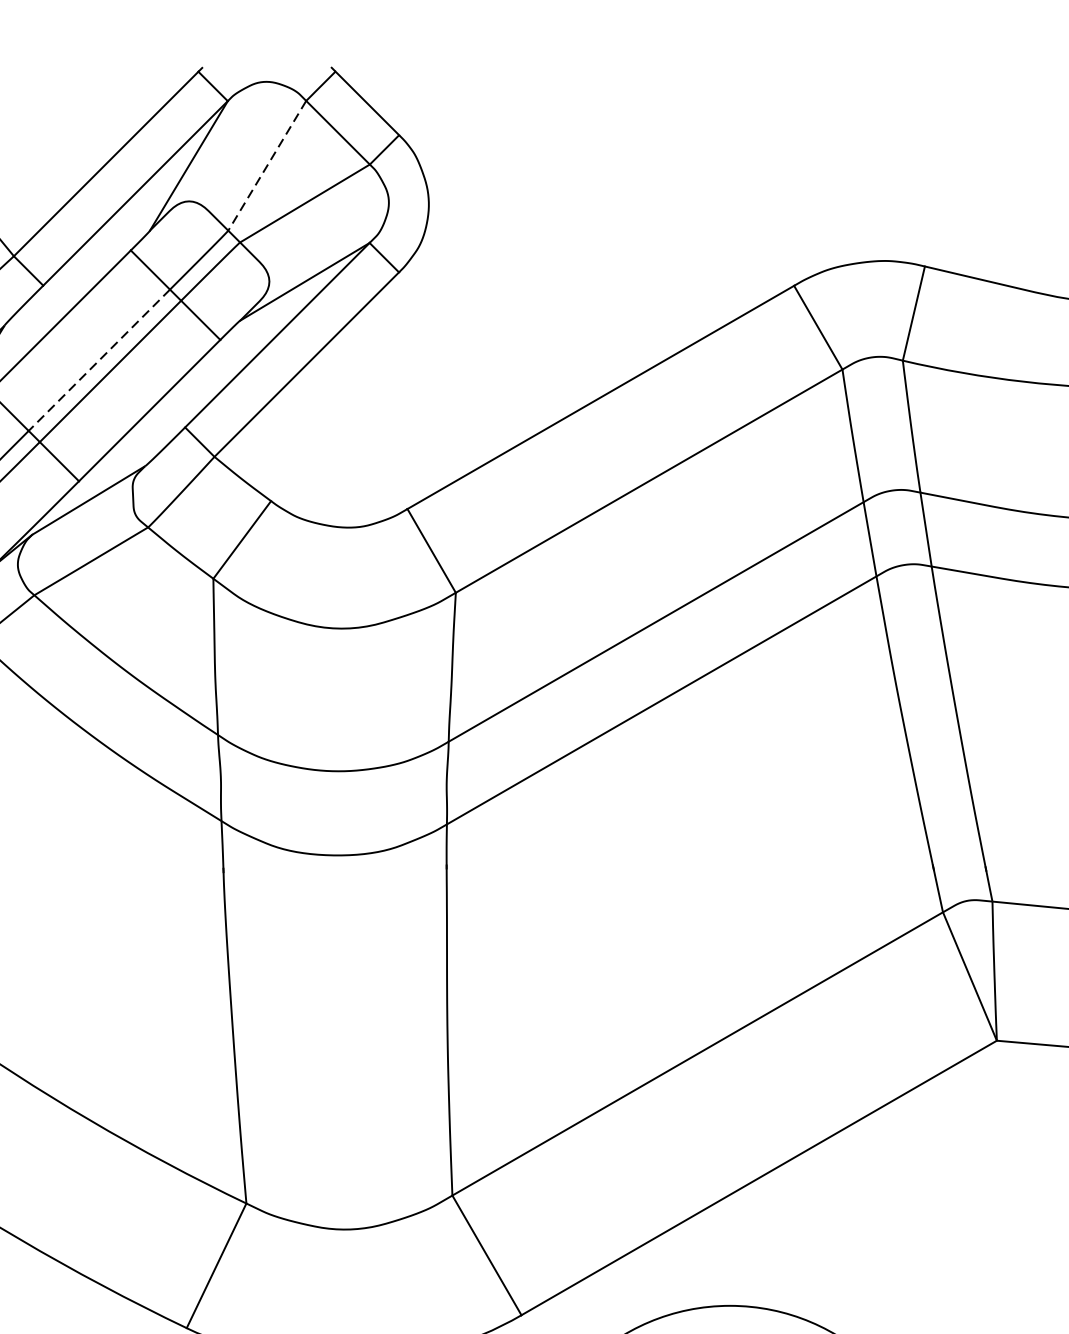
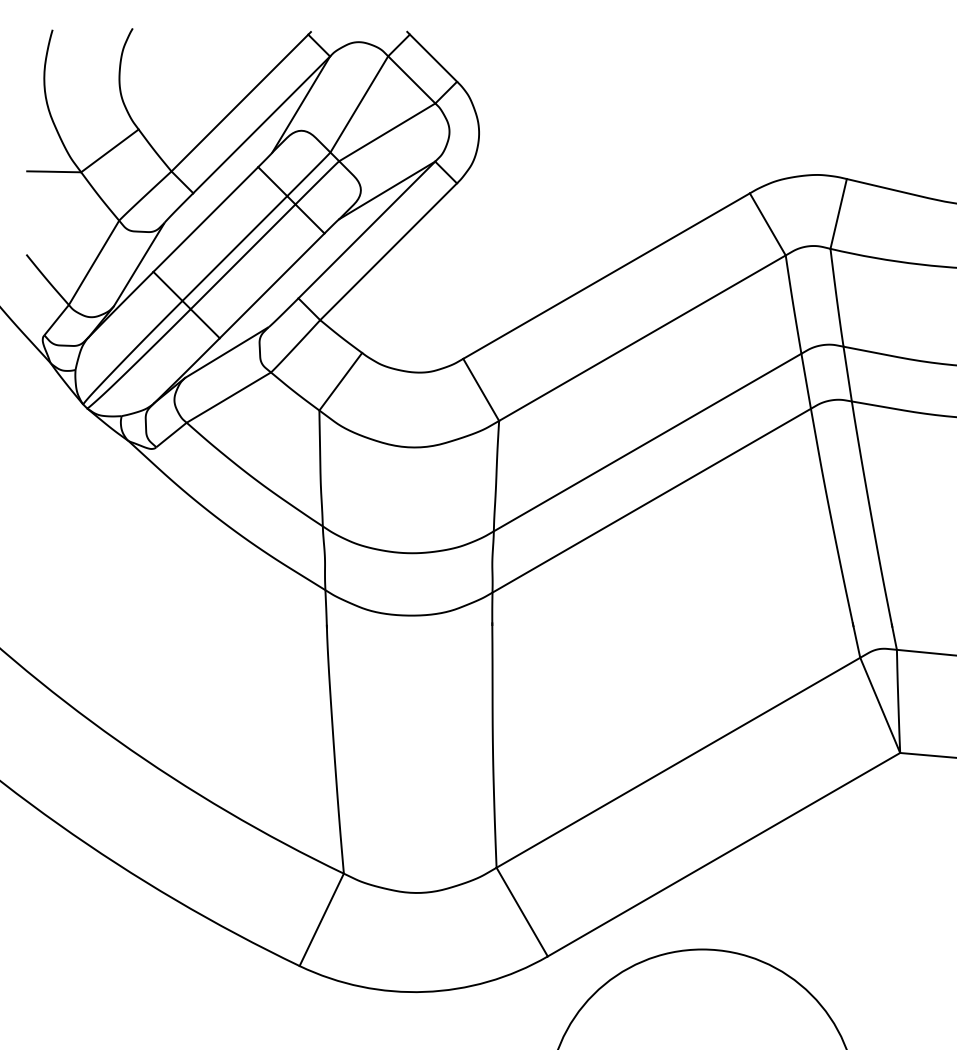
line: (267, 165) -> (359, 104), dashed -> solid
line: (98, 360) -> (234, 248), dashed -> solid

